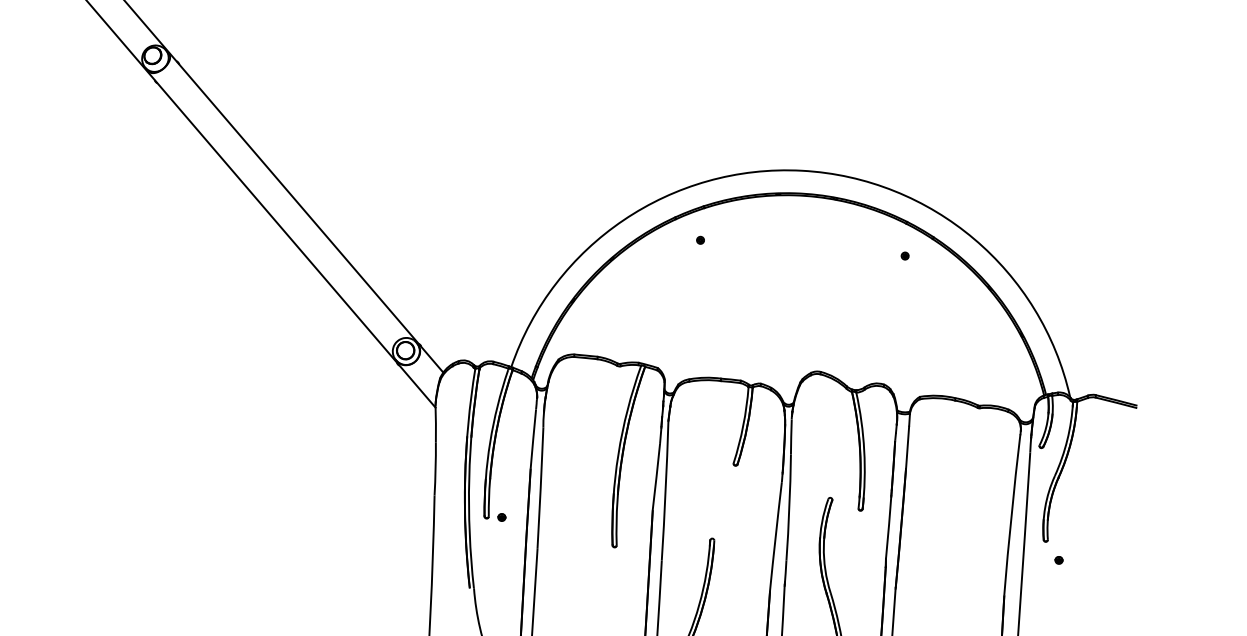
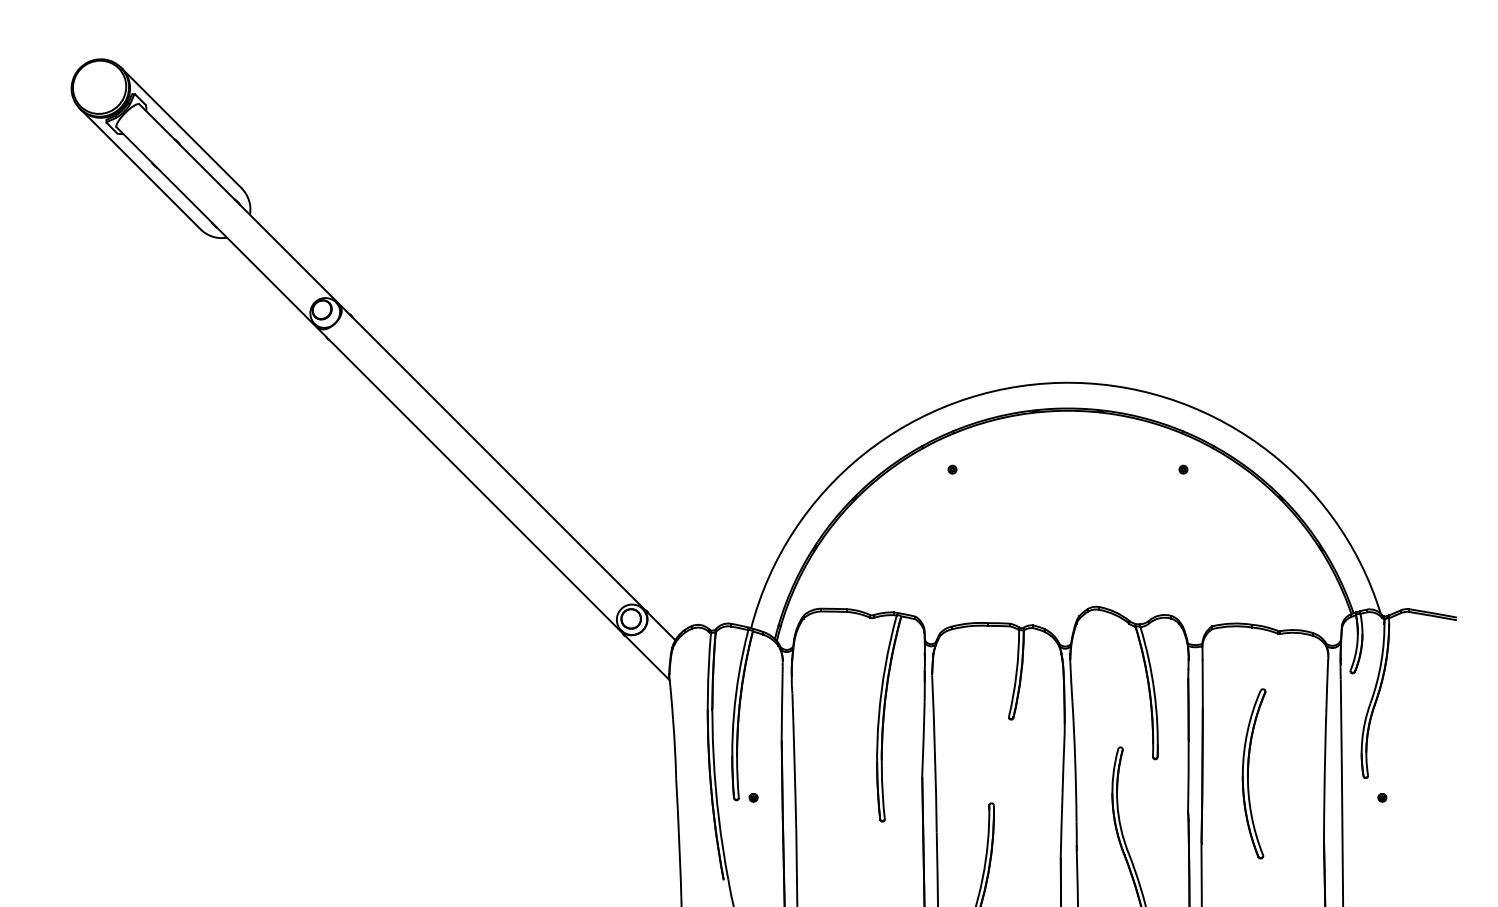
part: (946, 530) -> (1253, 773), added

